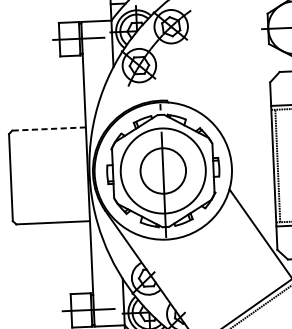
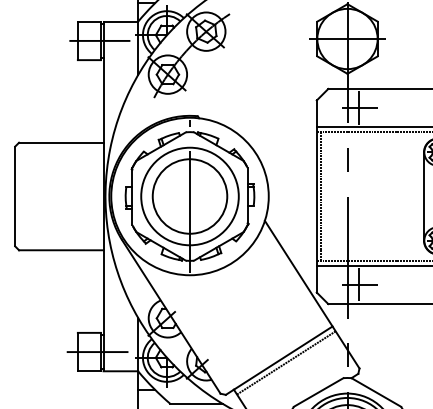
line: (48, 128) -> (60, 142), dashed -> solid
circle: (162, 171) -> (189, 196), size x1.43

